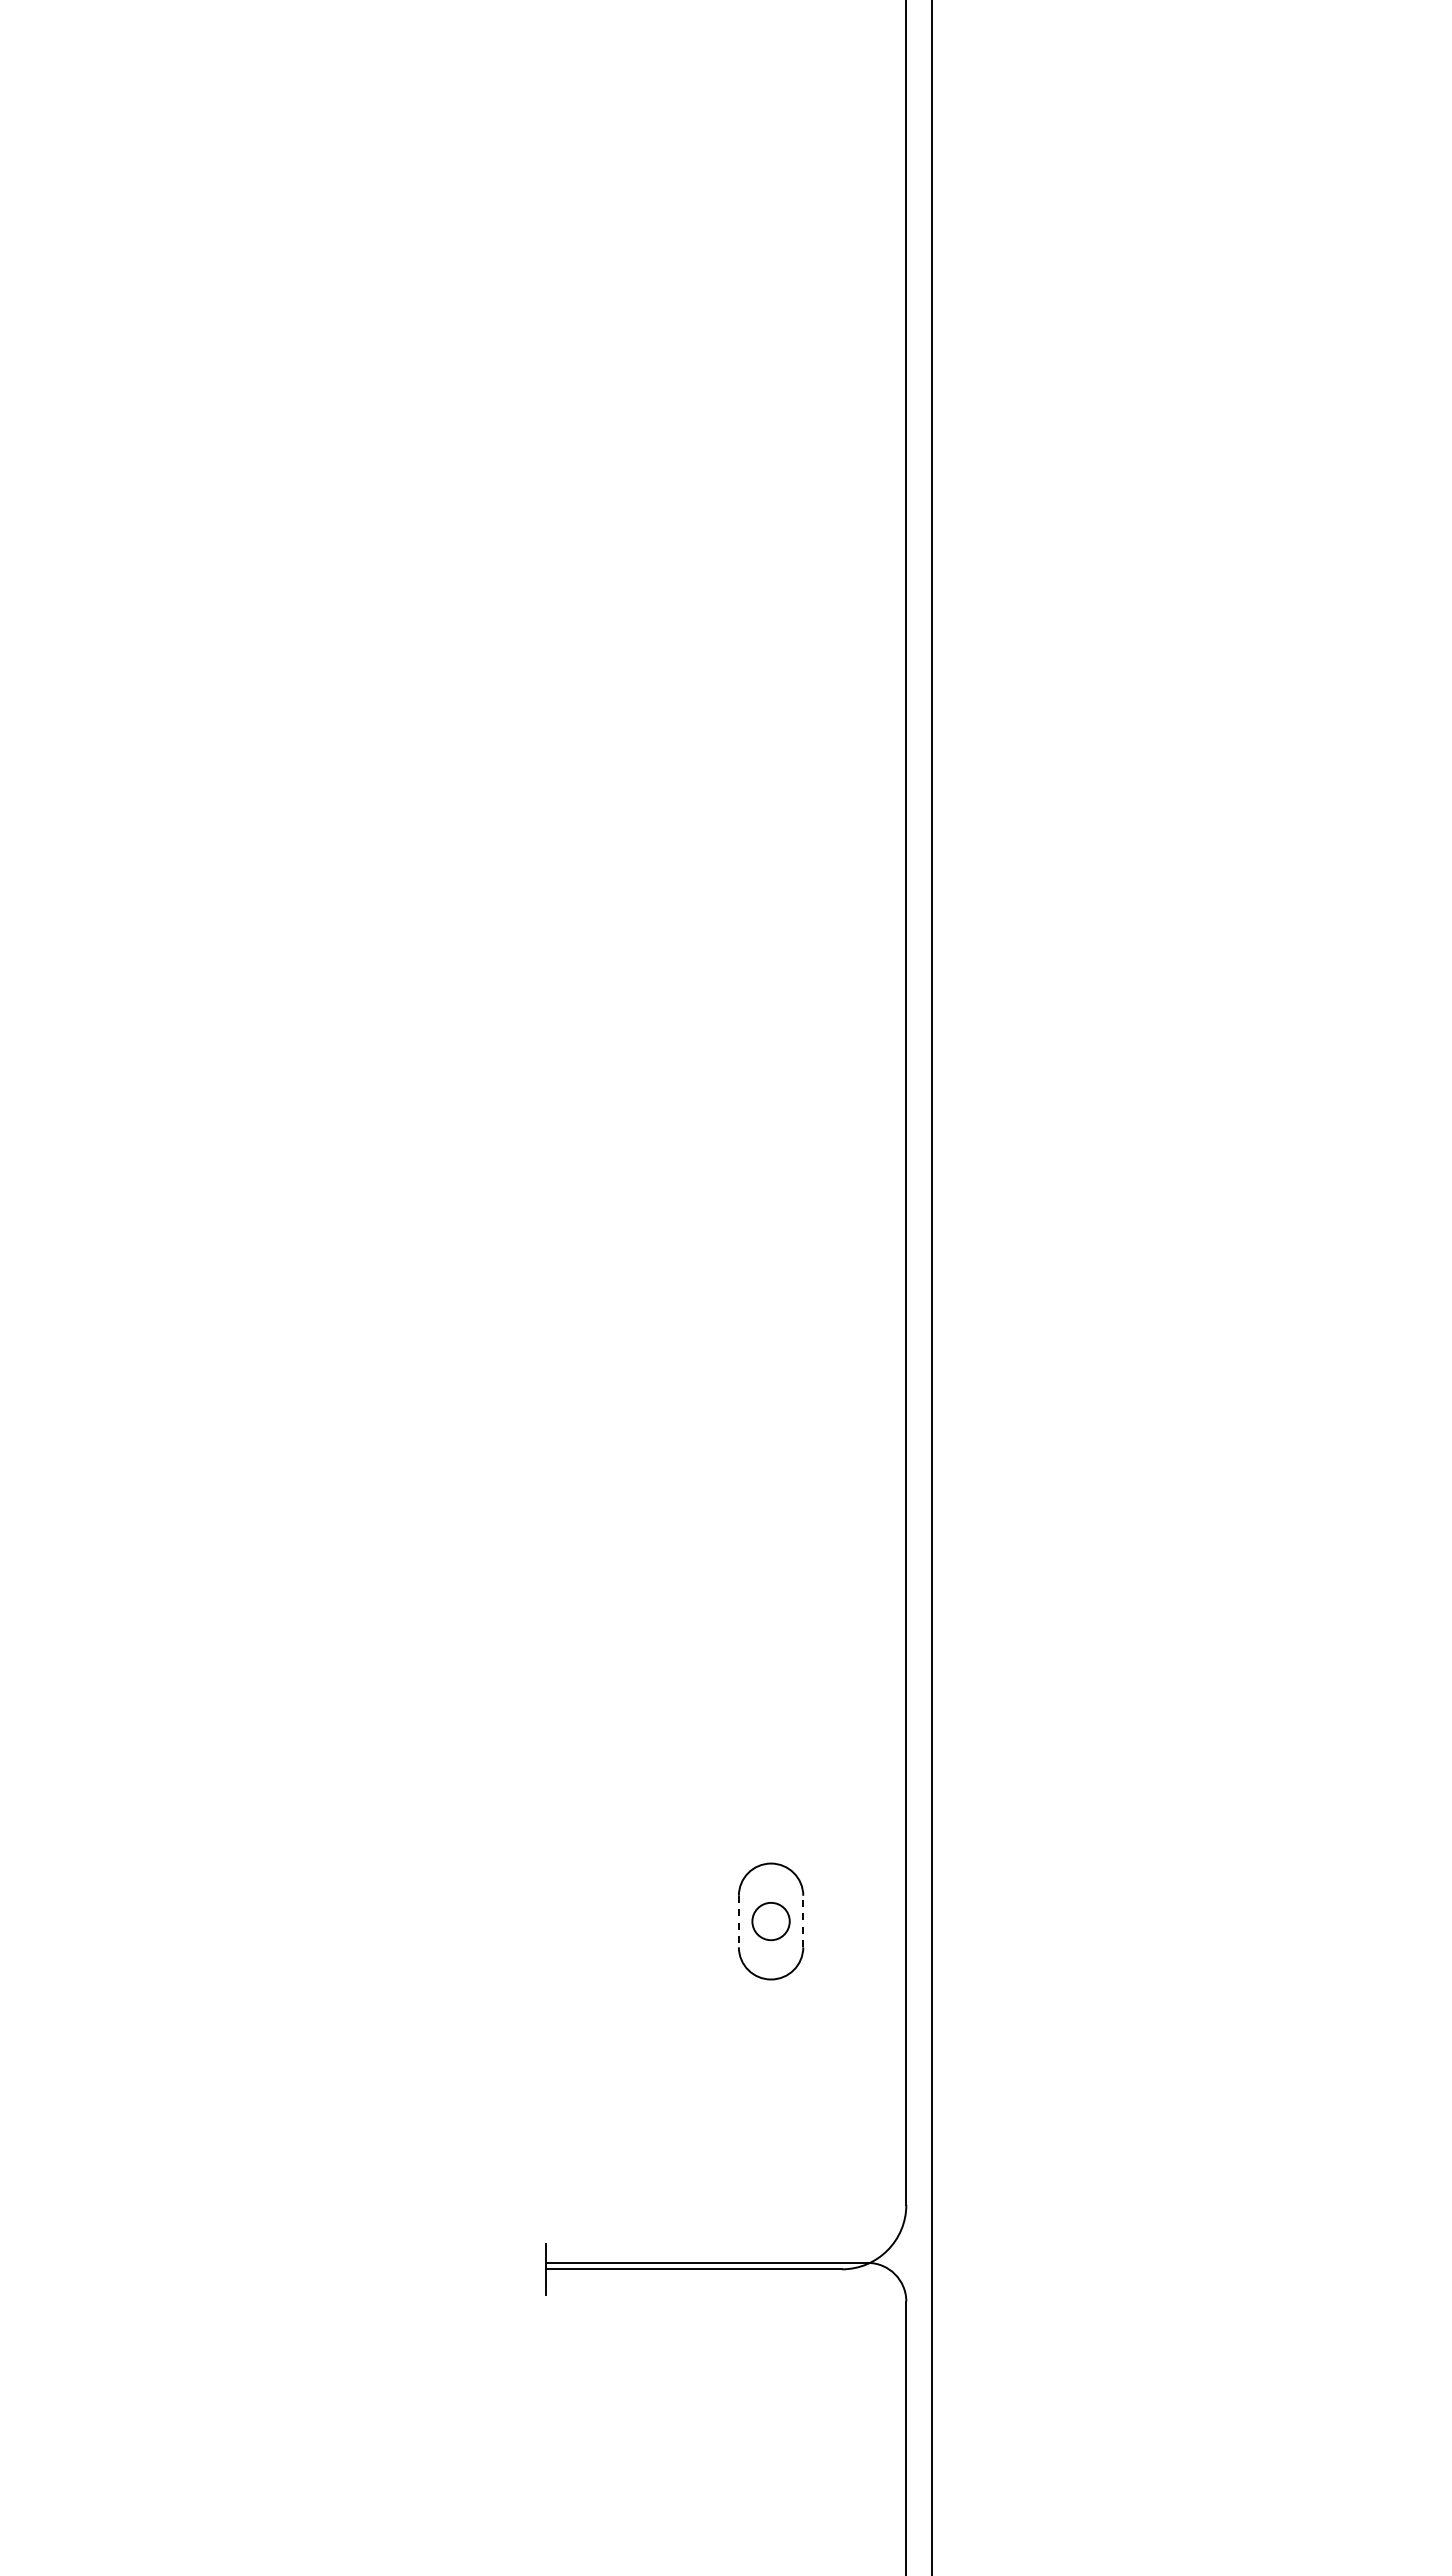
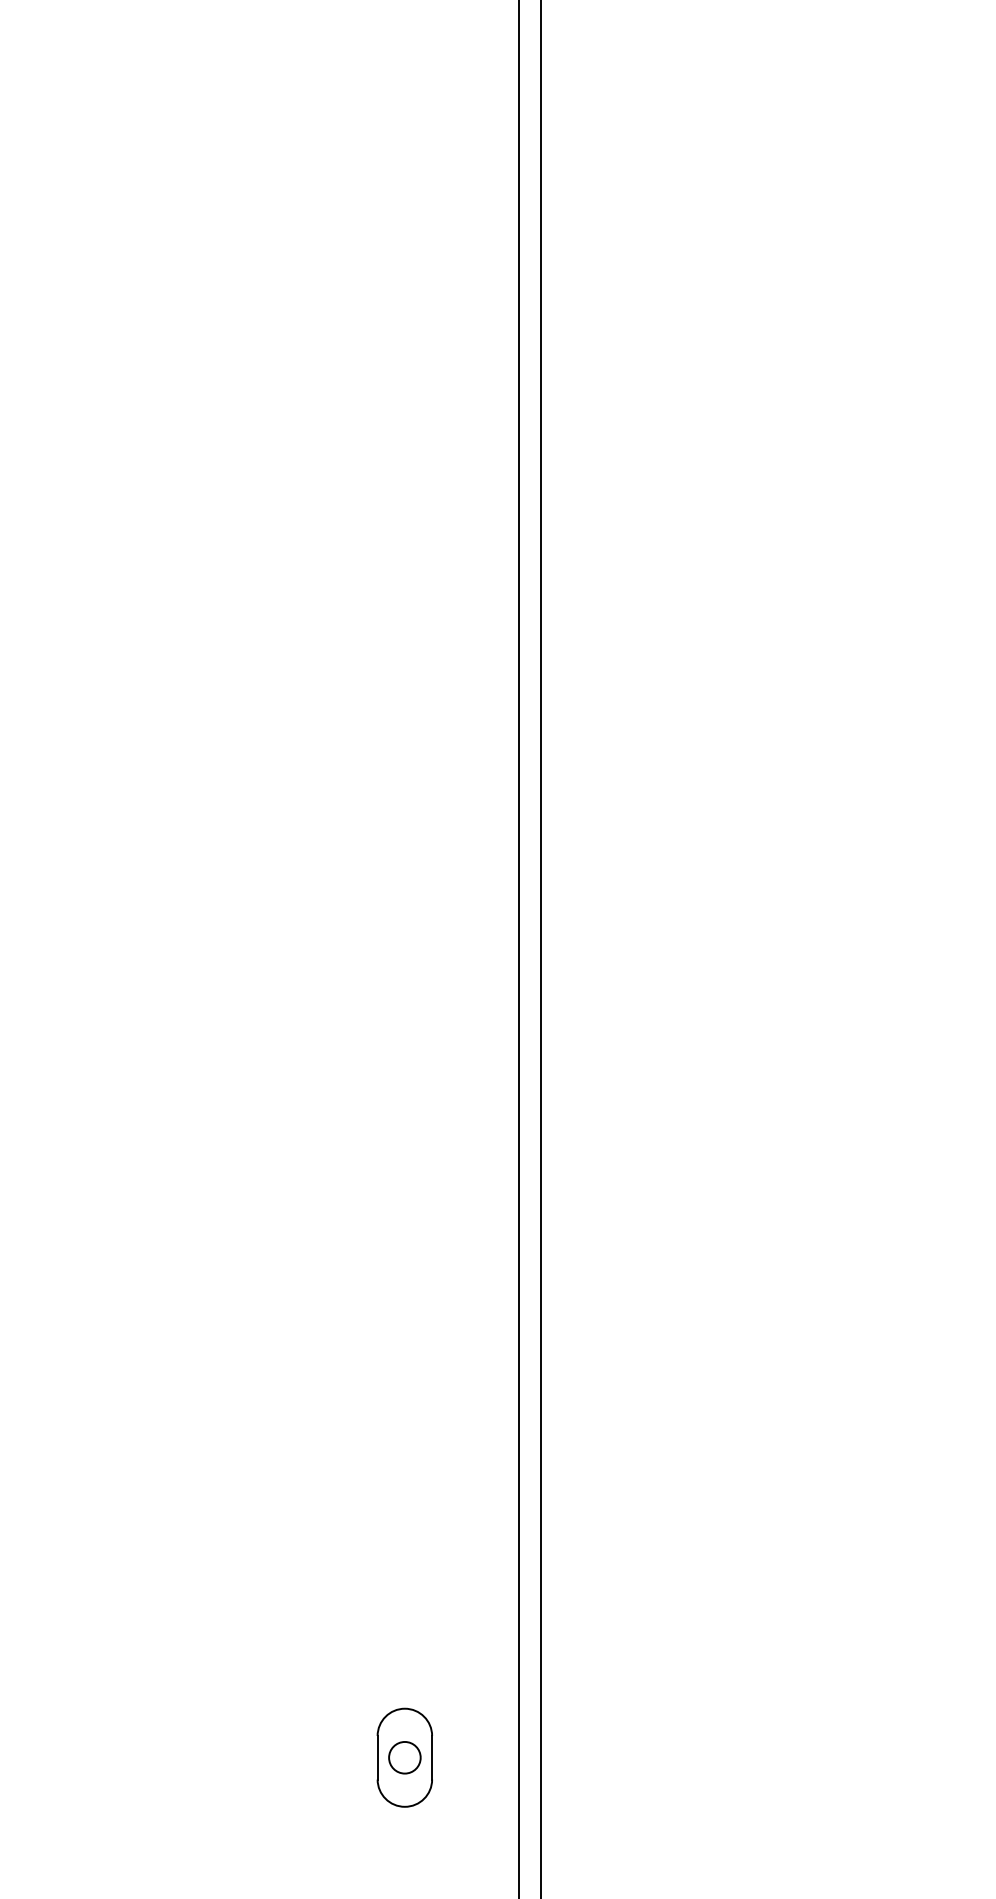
line: (738, 1921) -> (377, 1757), dashed -> solid
line: (803, 1921) -> (432, 1757), dashed -> solid

